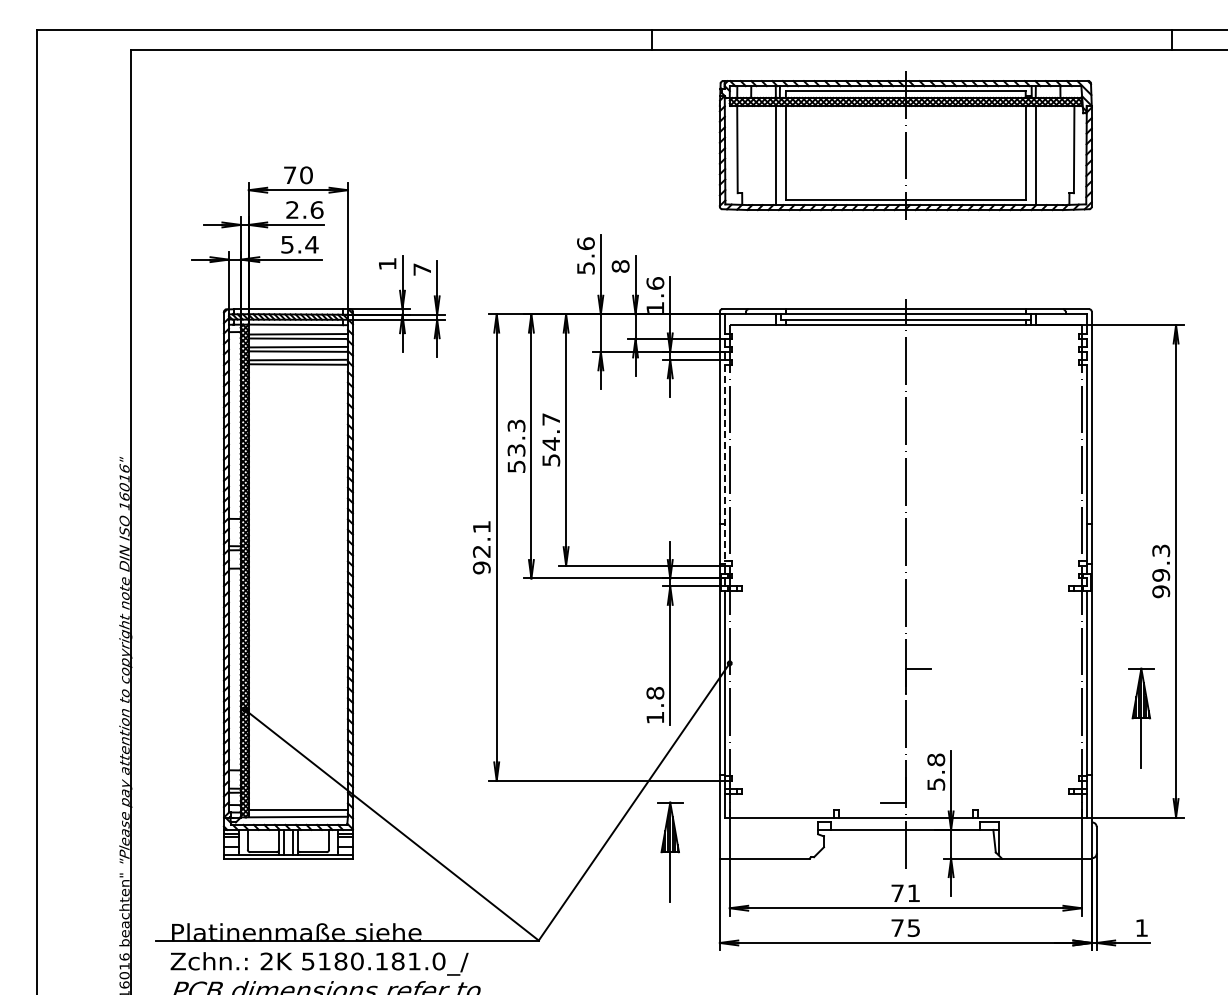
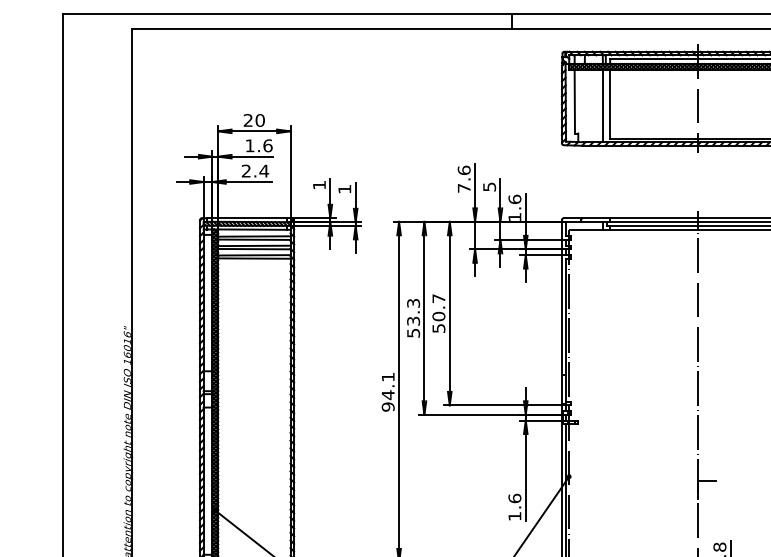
text: (289, 174) -> (247, 119), 70 -> 20
text: (292, 209) -> (250, 145), 2.6 -> 1.6
text: (287, 244) -> (246, 170), 5.4 -> 2.4
text: (620, 266) -> (489, 187), 8 -> 5
text: (585, 268) -> (463, 188), 5.6 -> 7.6
text: (421, 269) -> (344, 189), 7 -> 1
text: (551, 443) -> (439, 316), 54.7 -> 50.7
line: (724, 464) -> (565, 331), dashed -> solid
text: (481, 551) -> (387, 395), 92.1 -> 94.1
text: (655, 692) -> (514, 497), 1.8 -> 1.6

